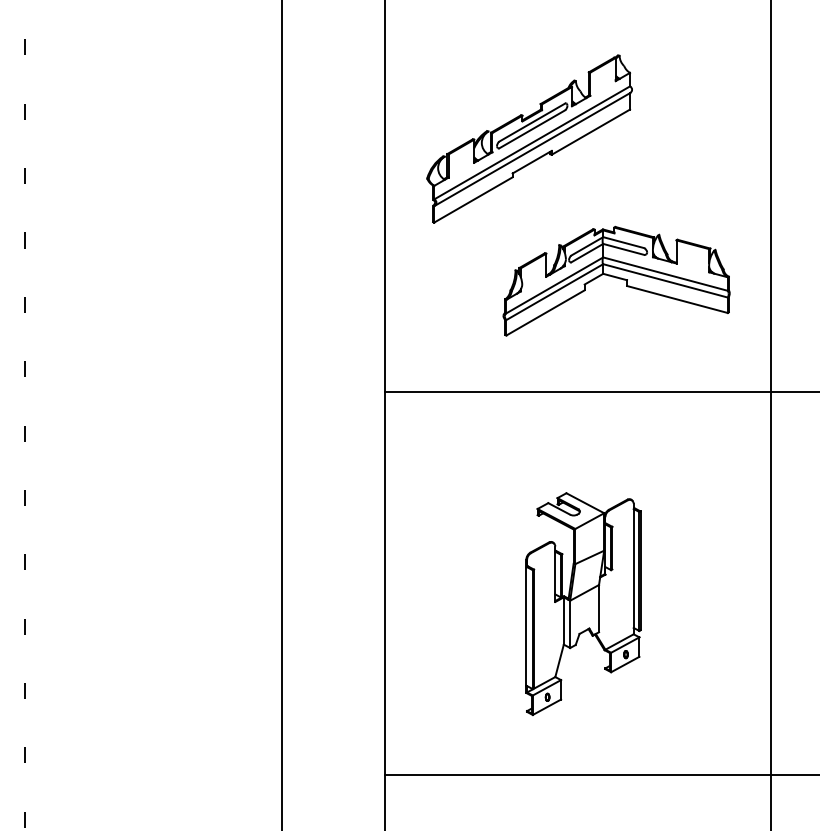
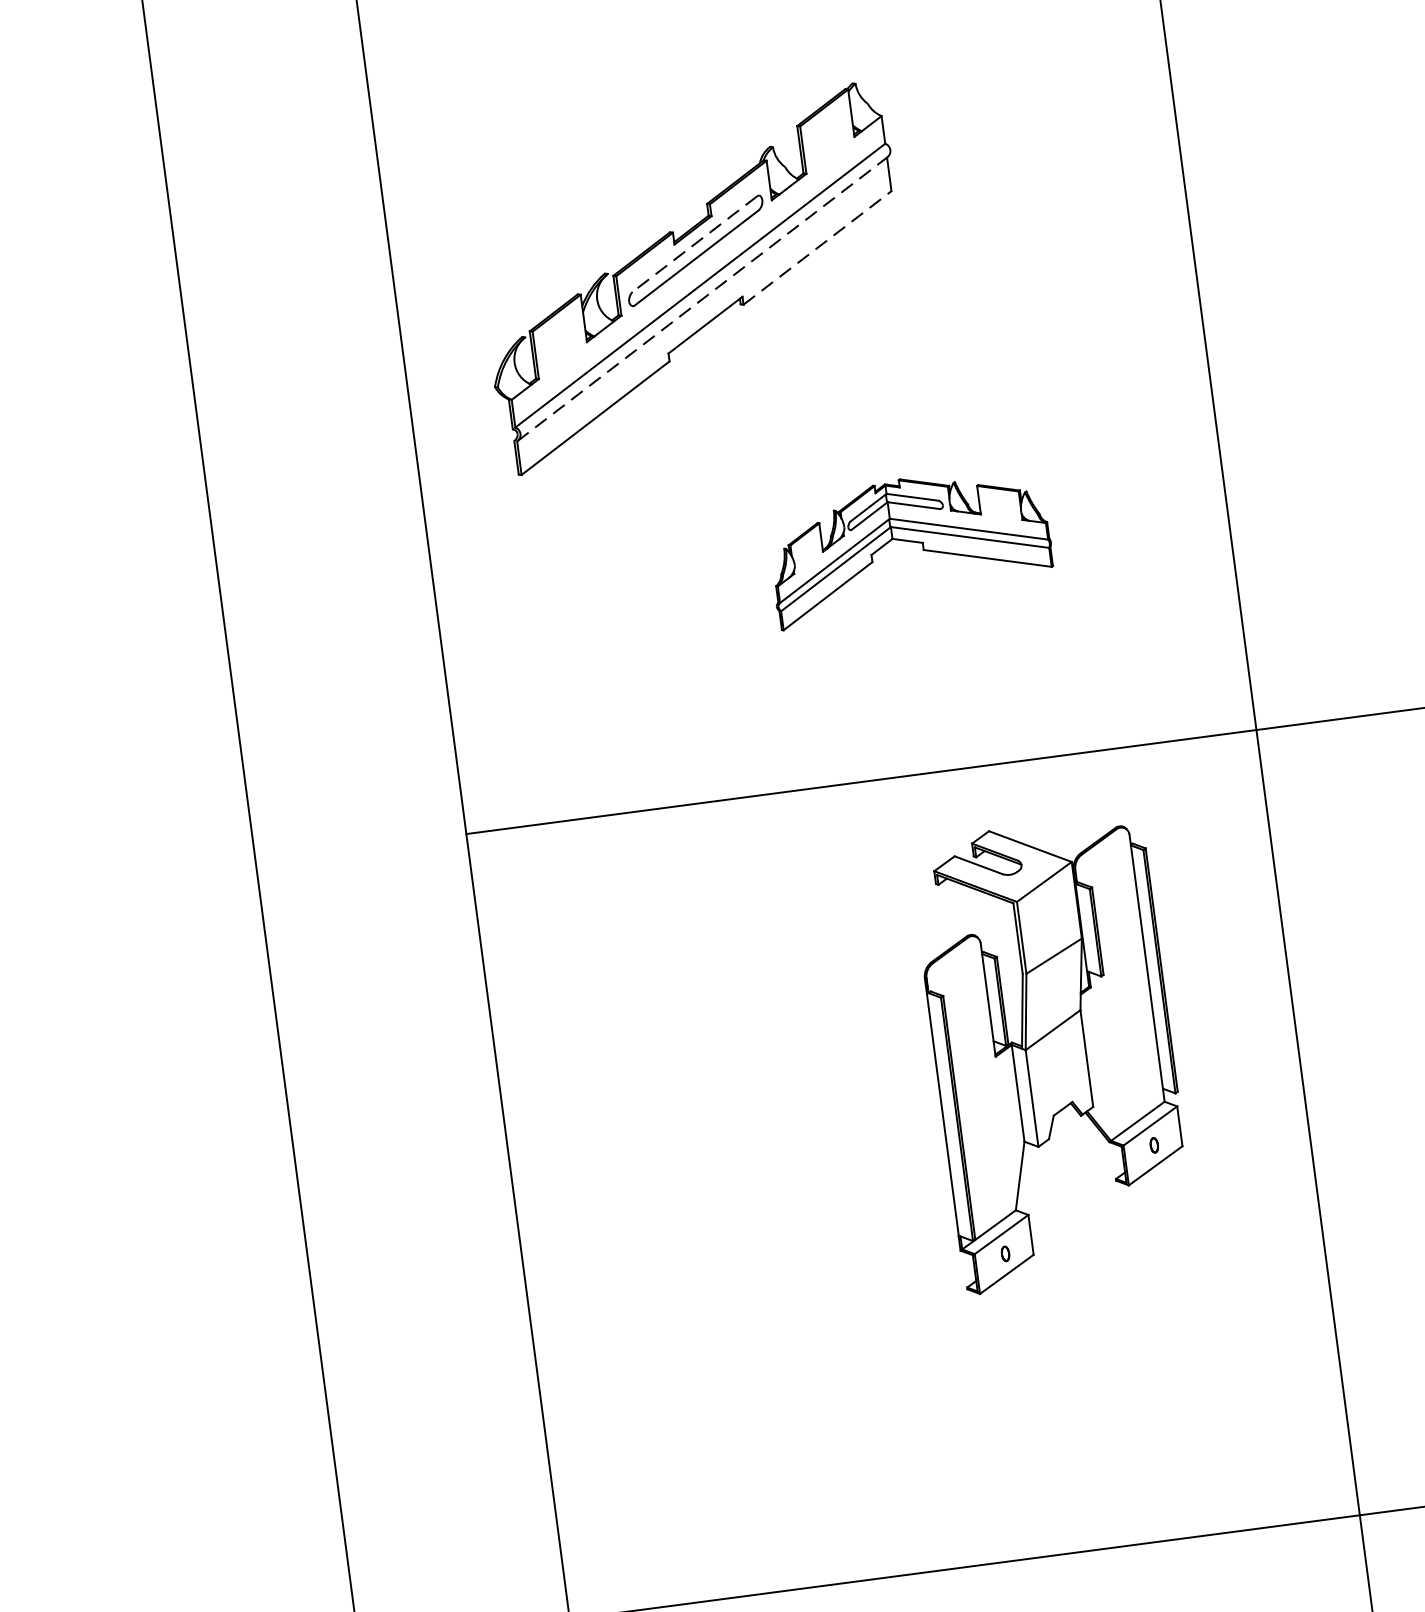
line: (531, 122) -> (693, 244), solid -> dashed
line: (591, 131) -> (818, 246), solid -> dashed
line: (532, 149) -> (702, 299), solid -> dashed
part: (616, 280) -> (909, 544), size x0.6
part: (583, 603) -> (1053, 1052), moved

